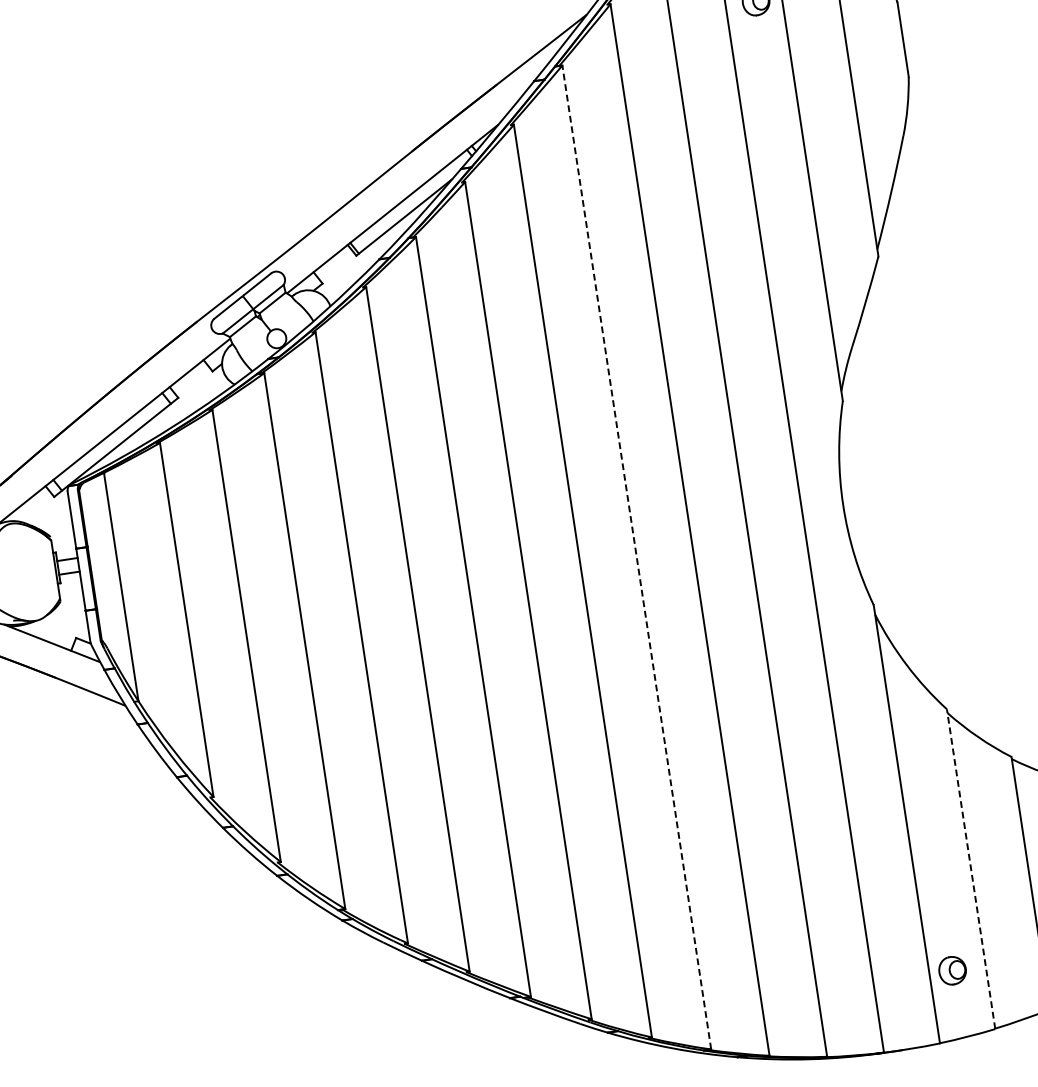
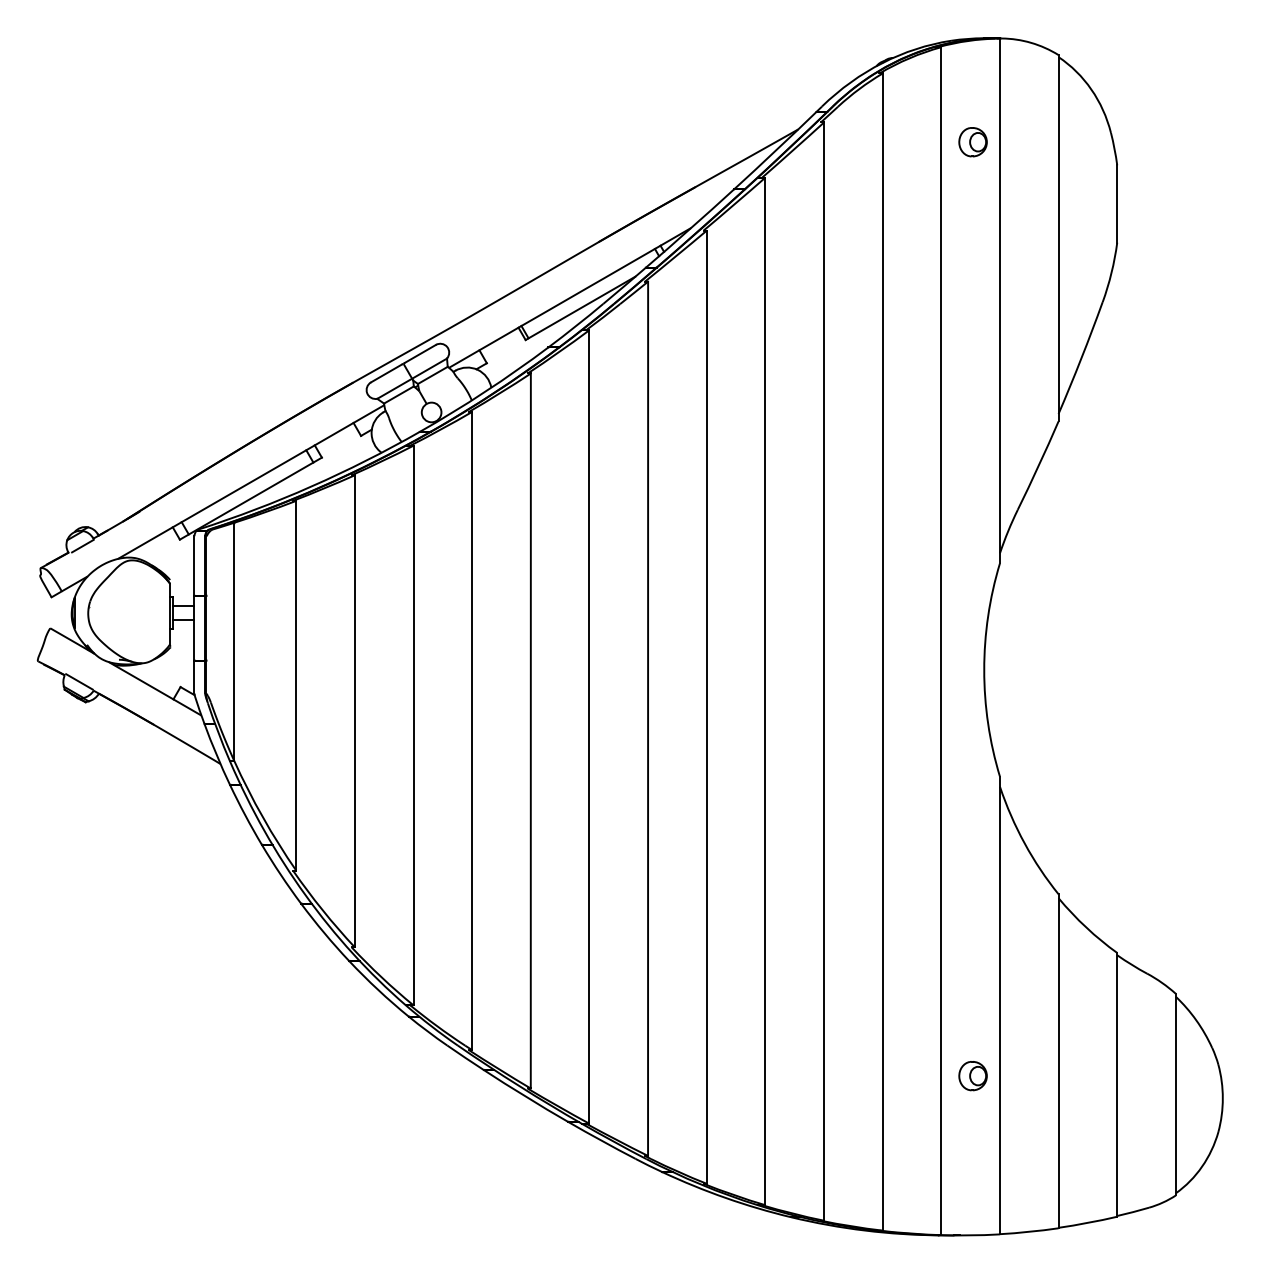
line: (636, 557) -> (765, 691), dashed -> solid
line: (971, 869) -> (1058, 1061), dashed -> solid
part: (952, 971) -> (972, 1076), moved

